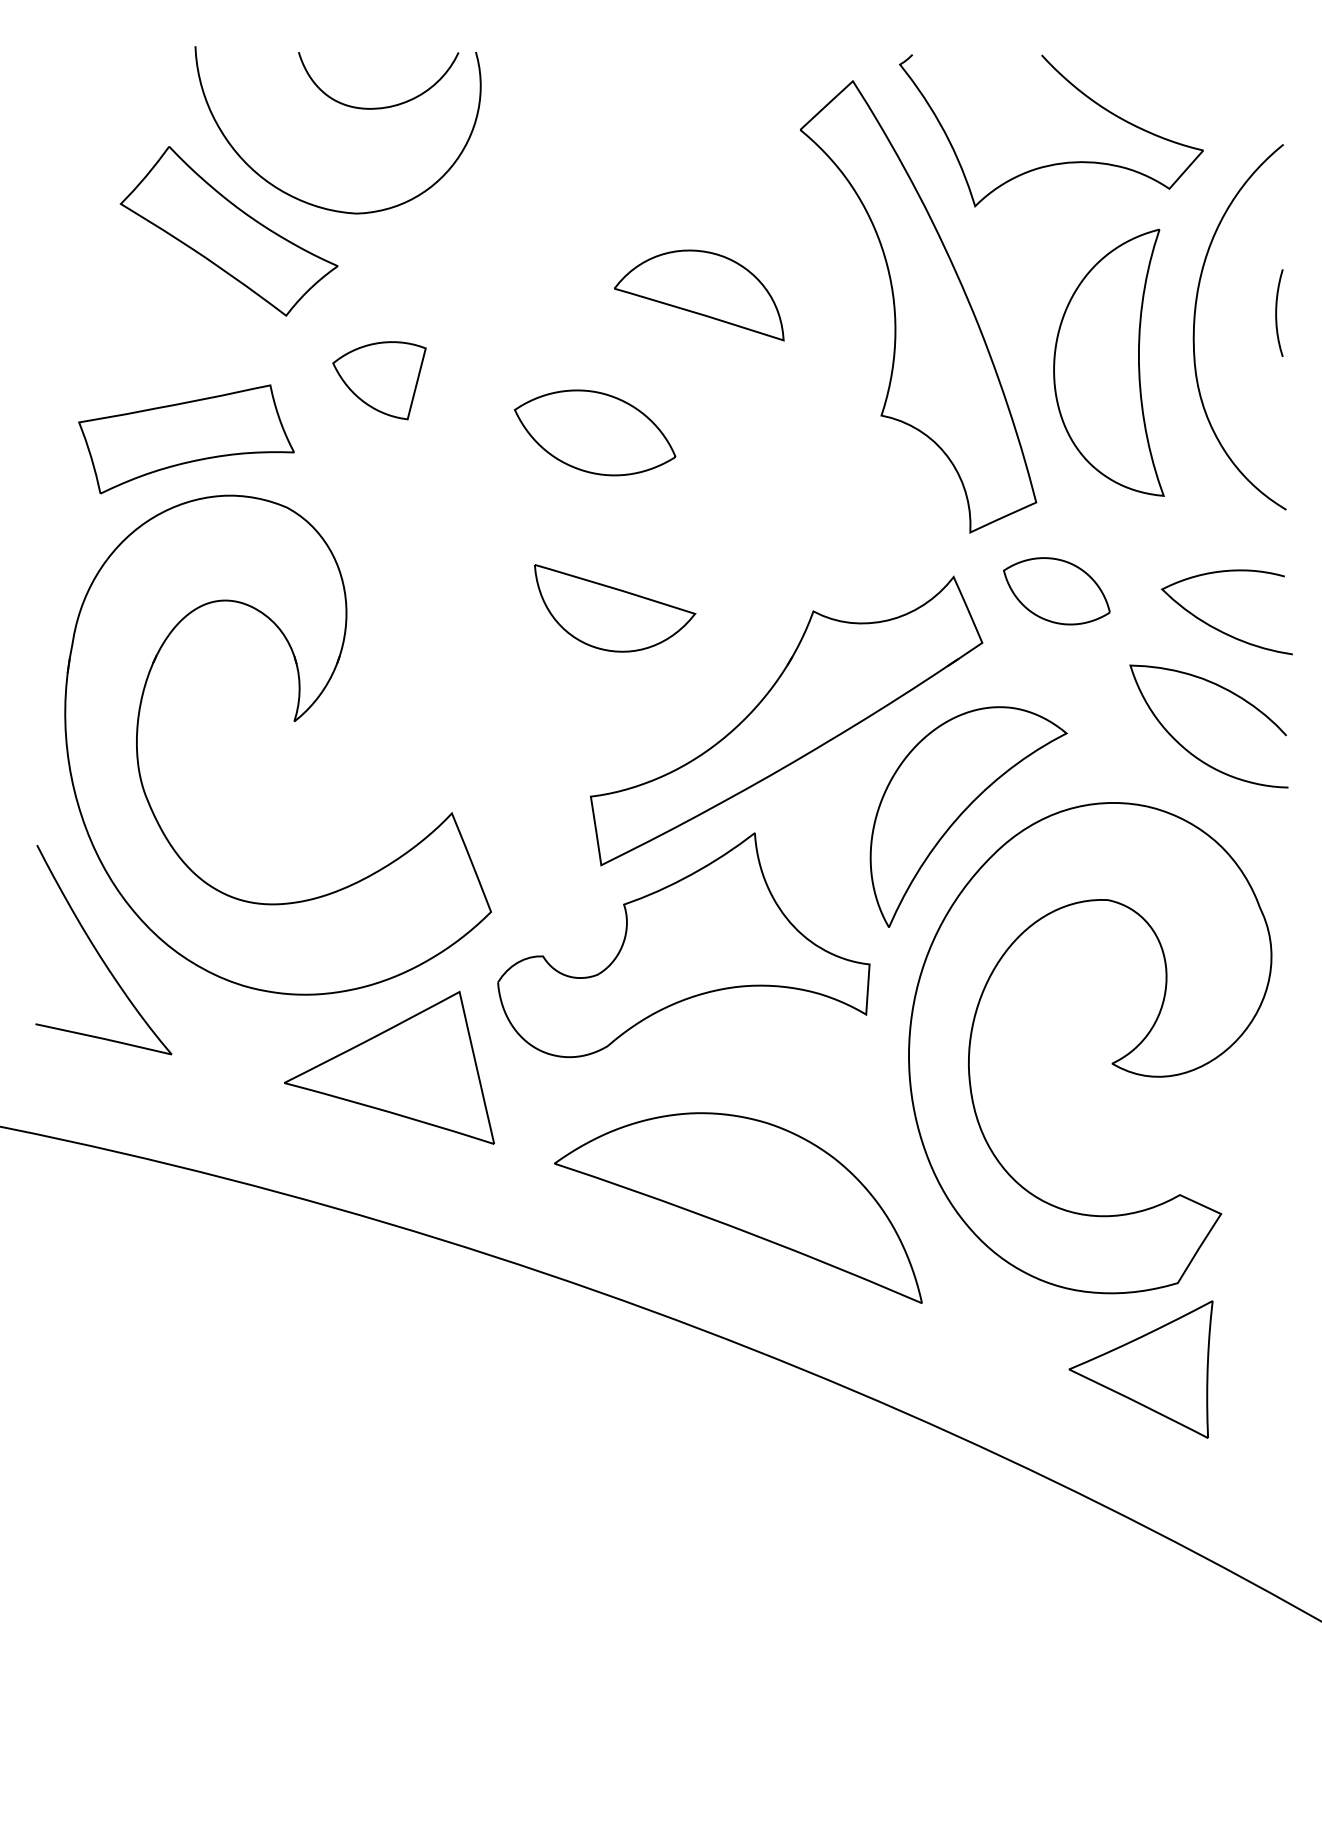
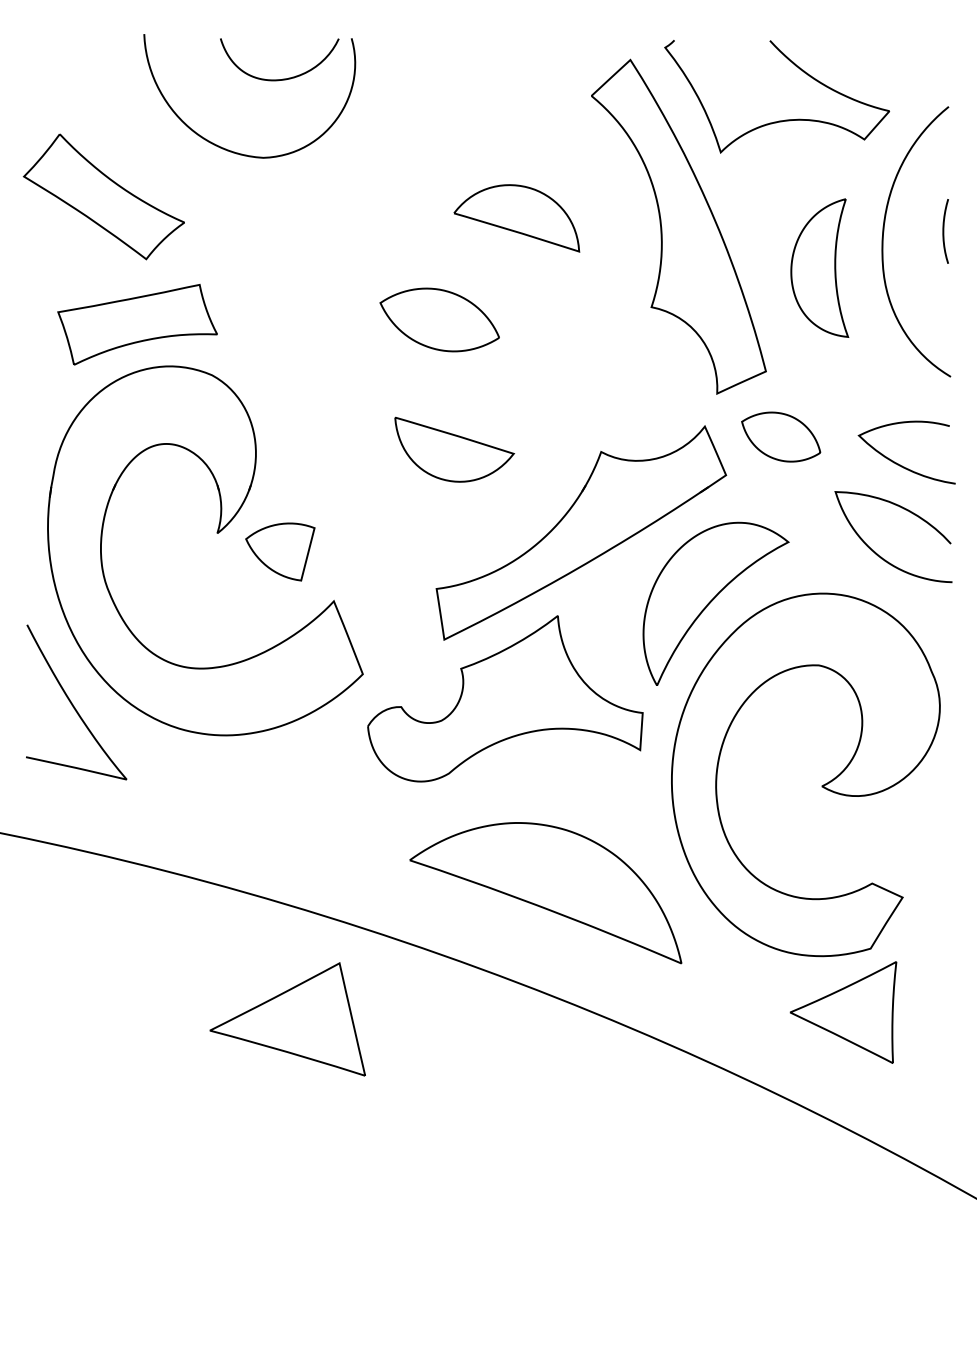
part: (228, 231) -> (103, 196), moved
part: (1108, 362) -> (819, 267), size x0.7
part: (379, 380) -> (280, 551), moved
part: (389, 1067) -> (287, 1019), moved

